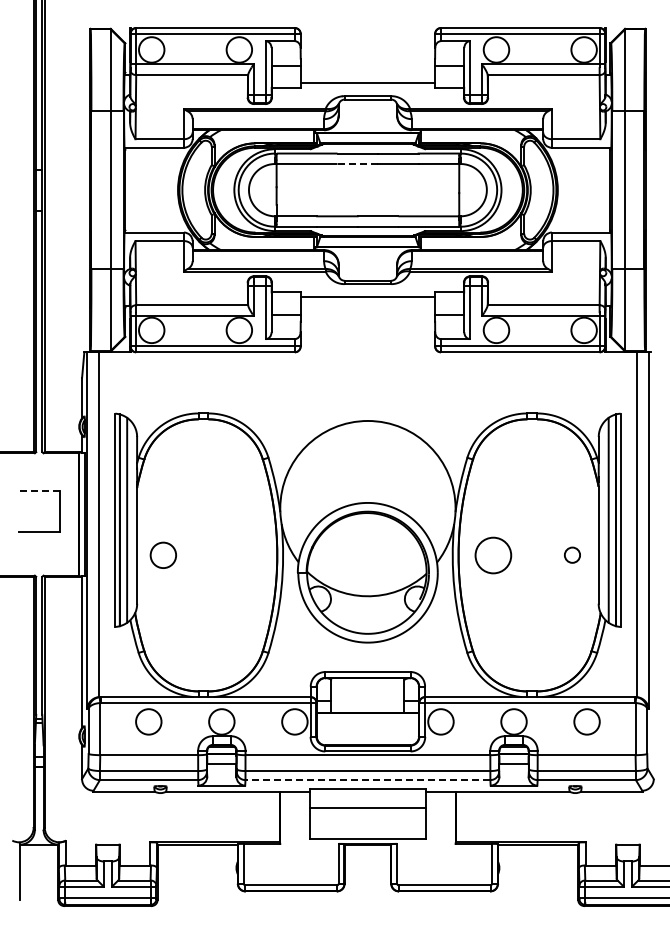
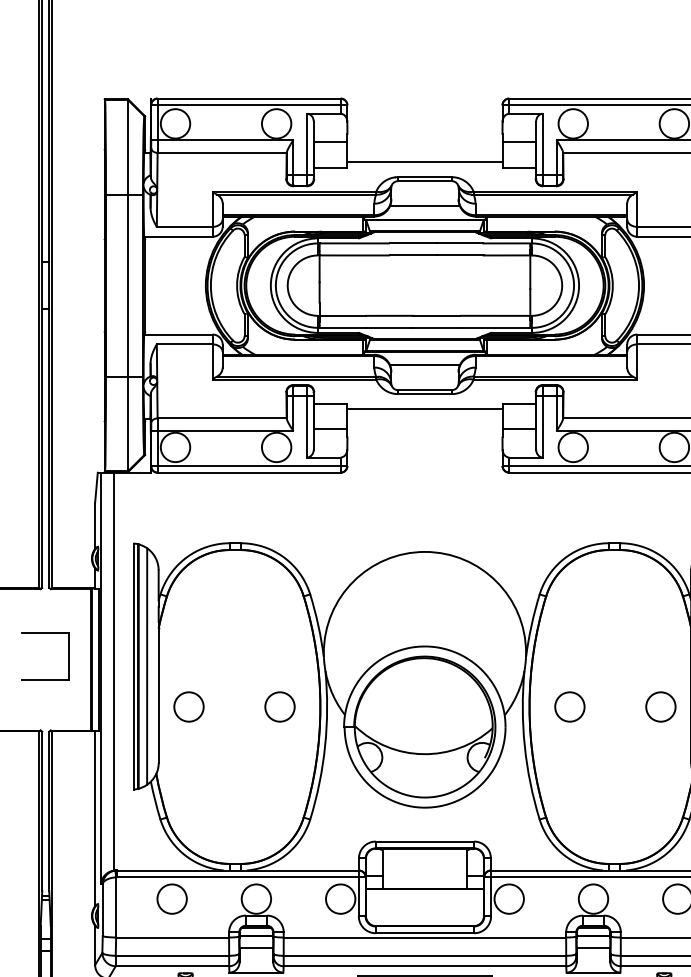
line: (367, 121) -> (424, 206), added
line: (357, 164) -> (412, 256), dashed -> solid
line: (367, 259) -> (424, 365), added
line: (38, 491) -> (44, 633), dashed -> solid
circle: (241, 554) -> (279, 705), added
circle: (493, 554) -> (569, 705), size x0.71
circle: (572, 554) -> (660, 705), size x1.67
line: (367, 780) -> (424, 966), dashed -> solid

